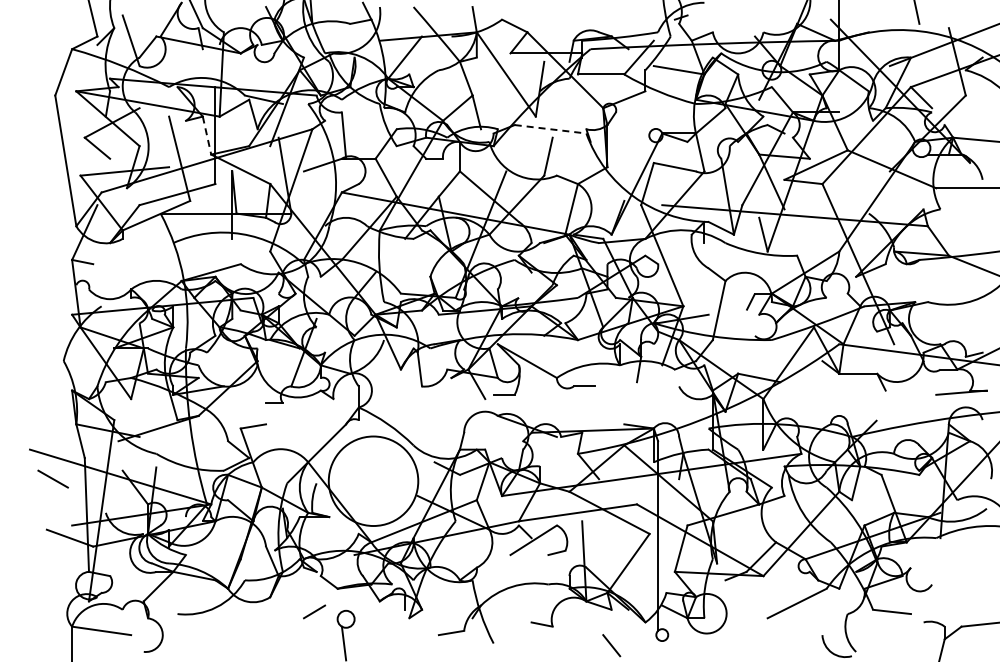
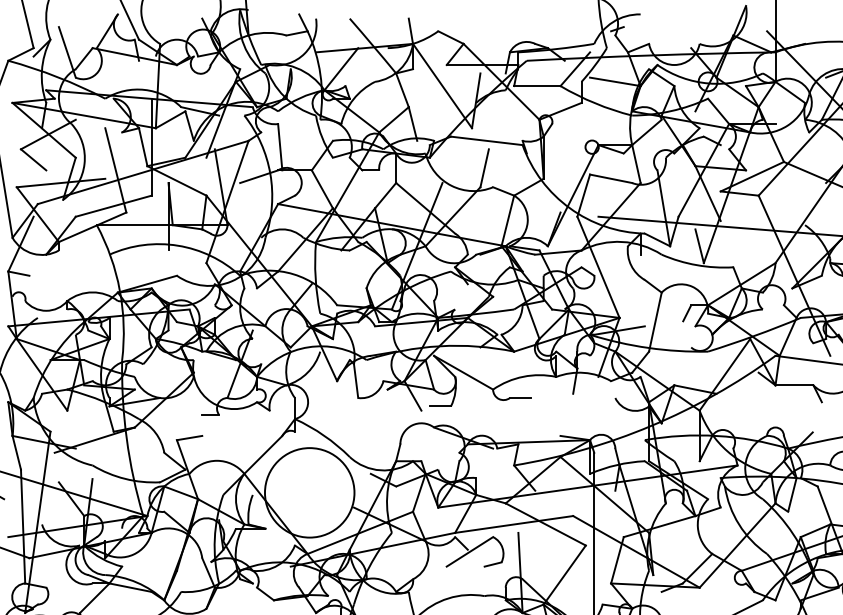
line: (551, 129) -> (487, 141), dashed -> solid
line: (207, 136) -> (143, 148), dashed -> solid

